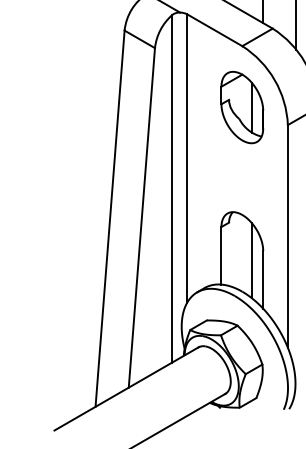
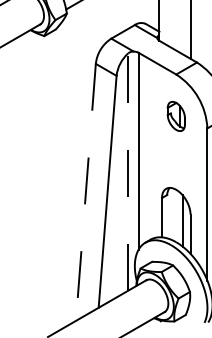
part: (242, 107) -> (176, 116), size x0.6
line: (172, 189) -> (128, 172), solid -> dashed
line: (109, 218) -> (85, 192), solid -> dashed

